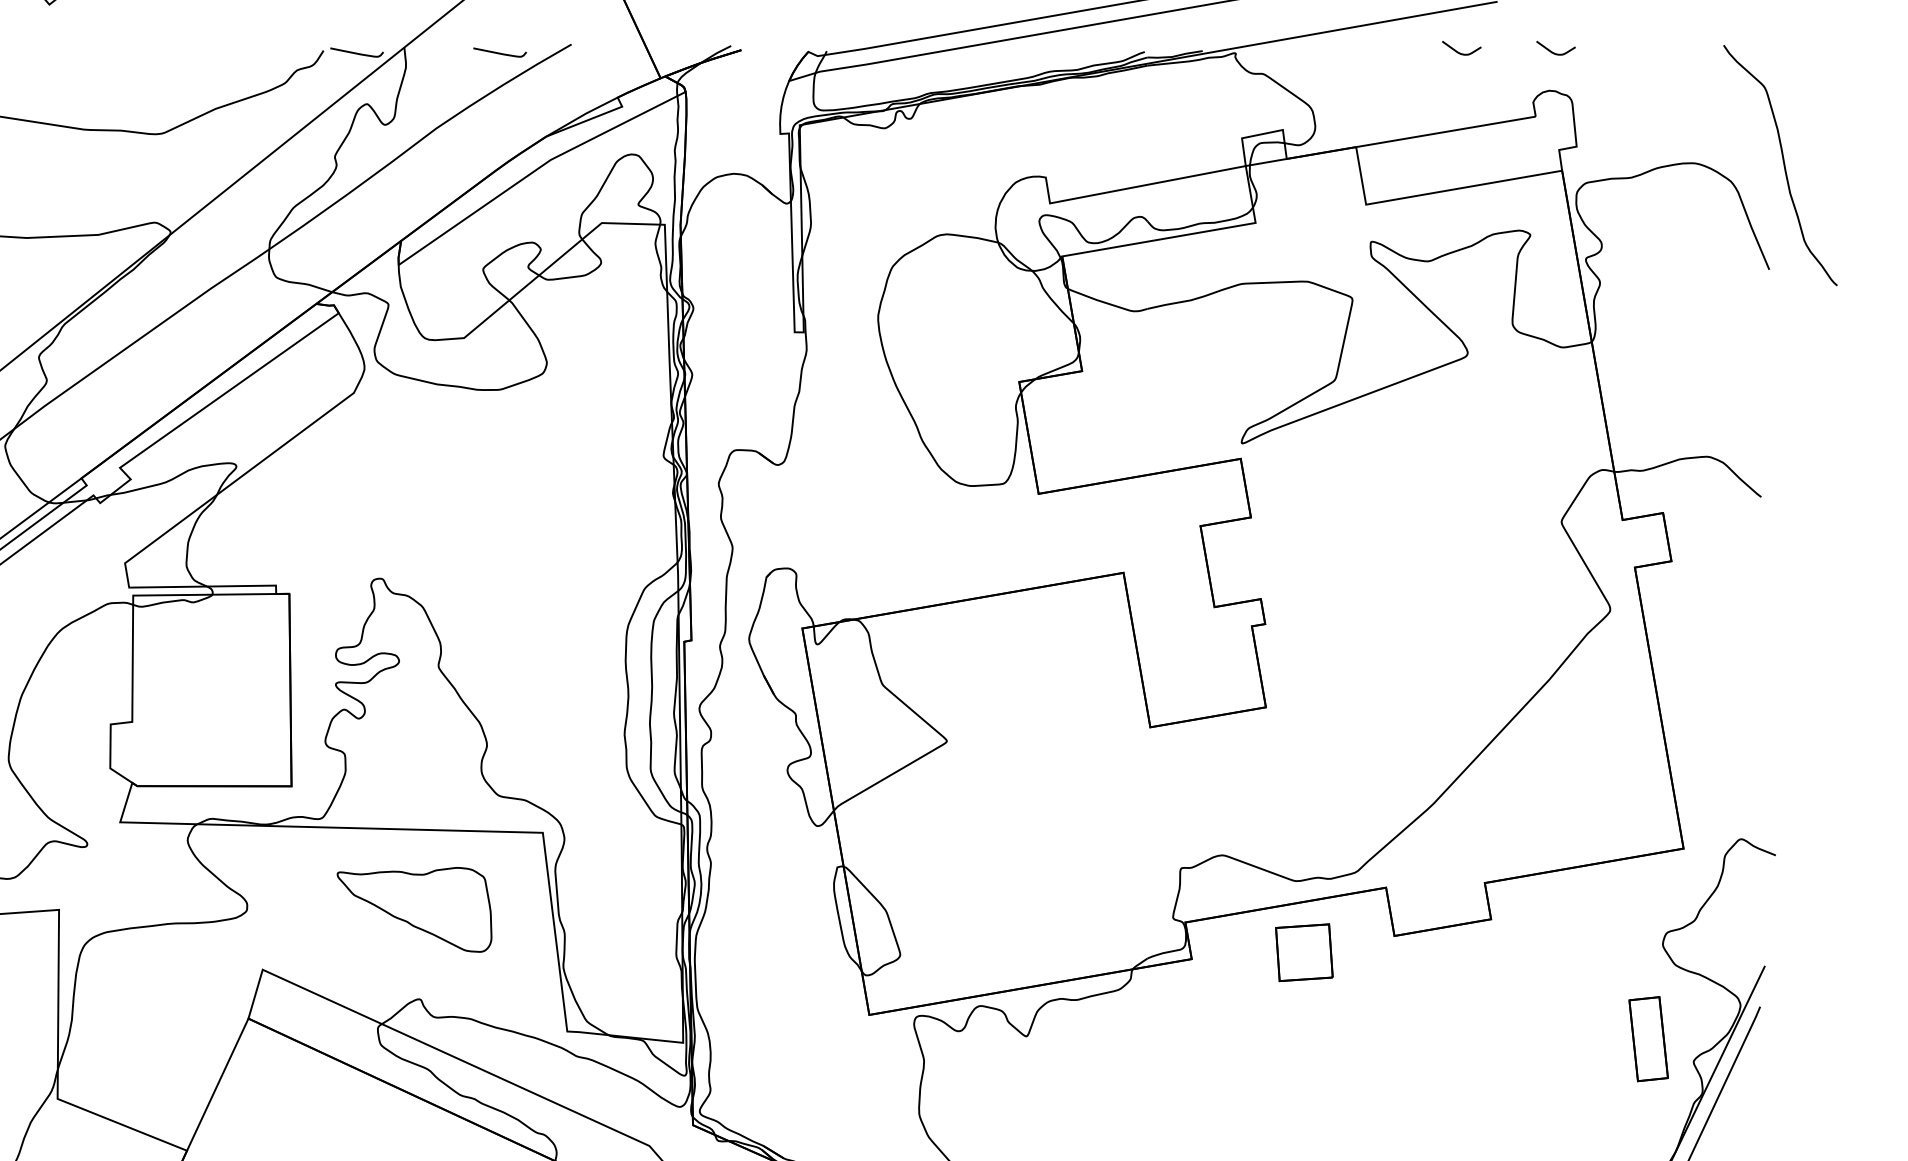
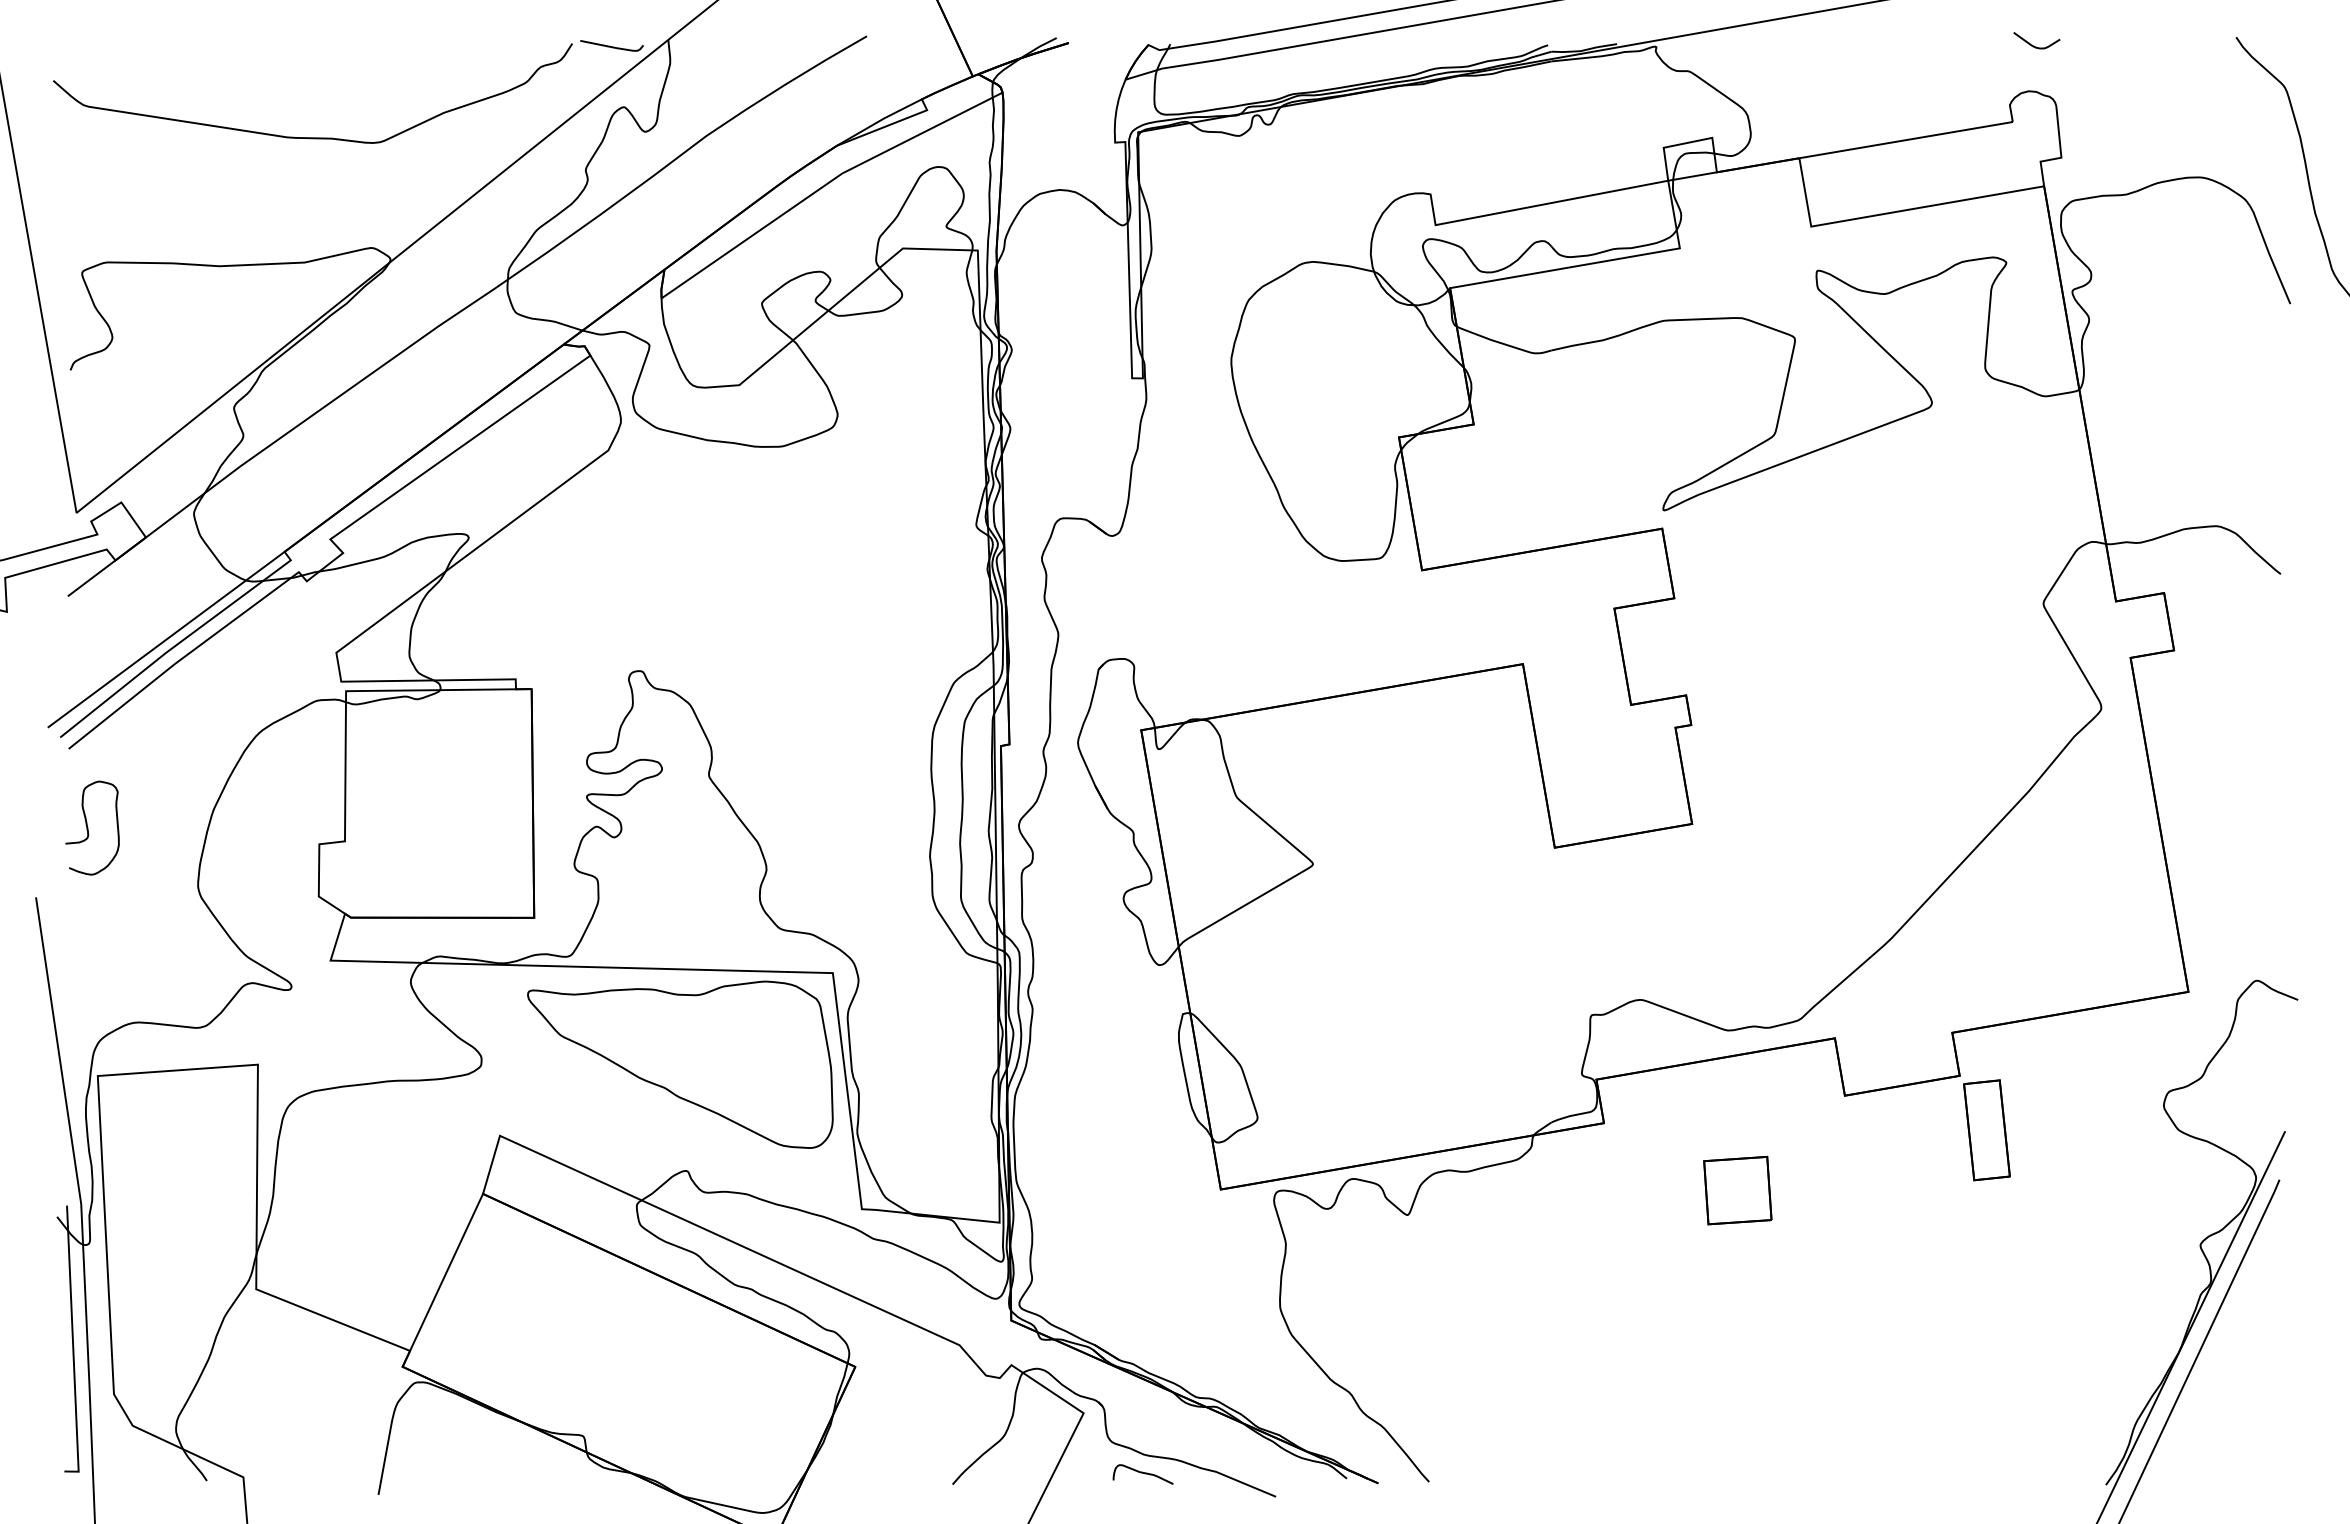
curve: (1459, 52) -> (1922, 45), removed
curve: (499, 53) -> (781, 46), removed
part: (414, 909) -> (680, 1064), size x1.67
part: (1304, 952) -> (1737, 1190), moved
part: (1648, 1039) -> (1986, 1130), moved

